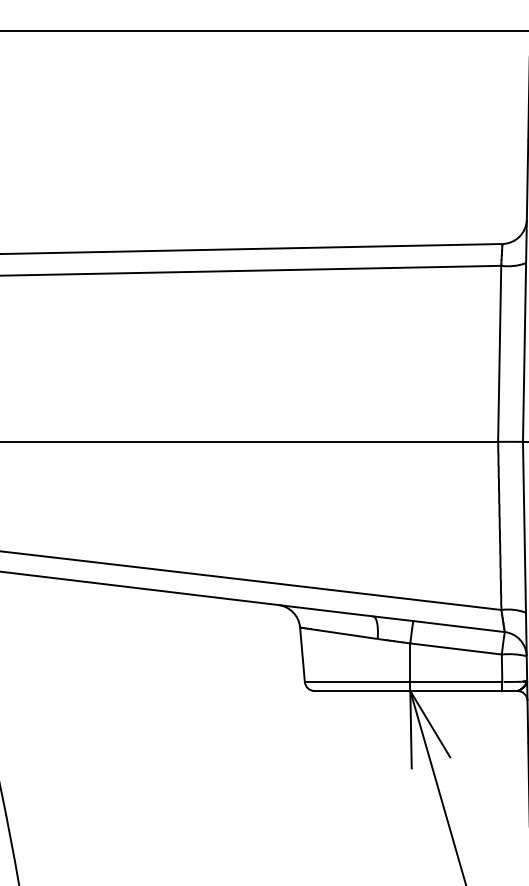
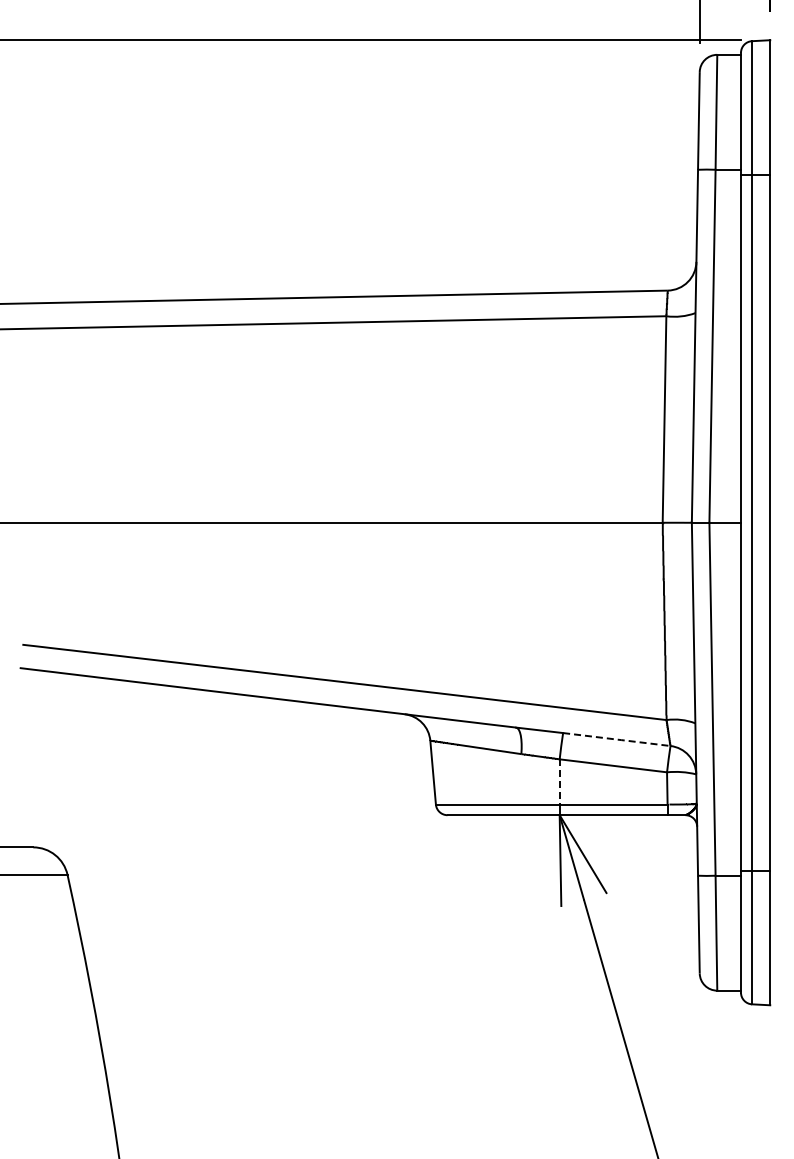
line: (459, 626) -> (617, 739), solid -> dashed
line: (410, 662) -> (559, 781), solid -> dashed

